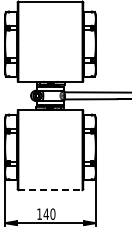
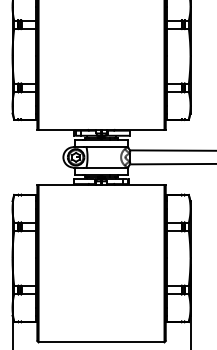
line: (50, 190) -> (101, 343), dashed -> solid

